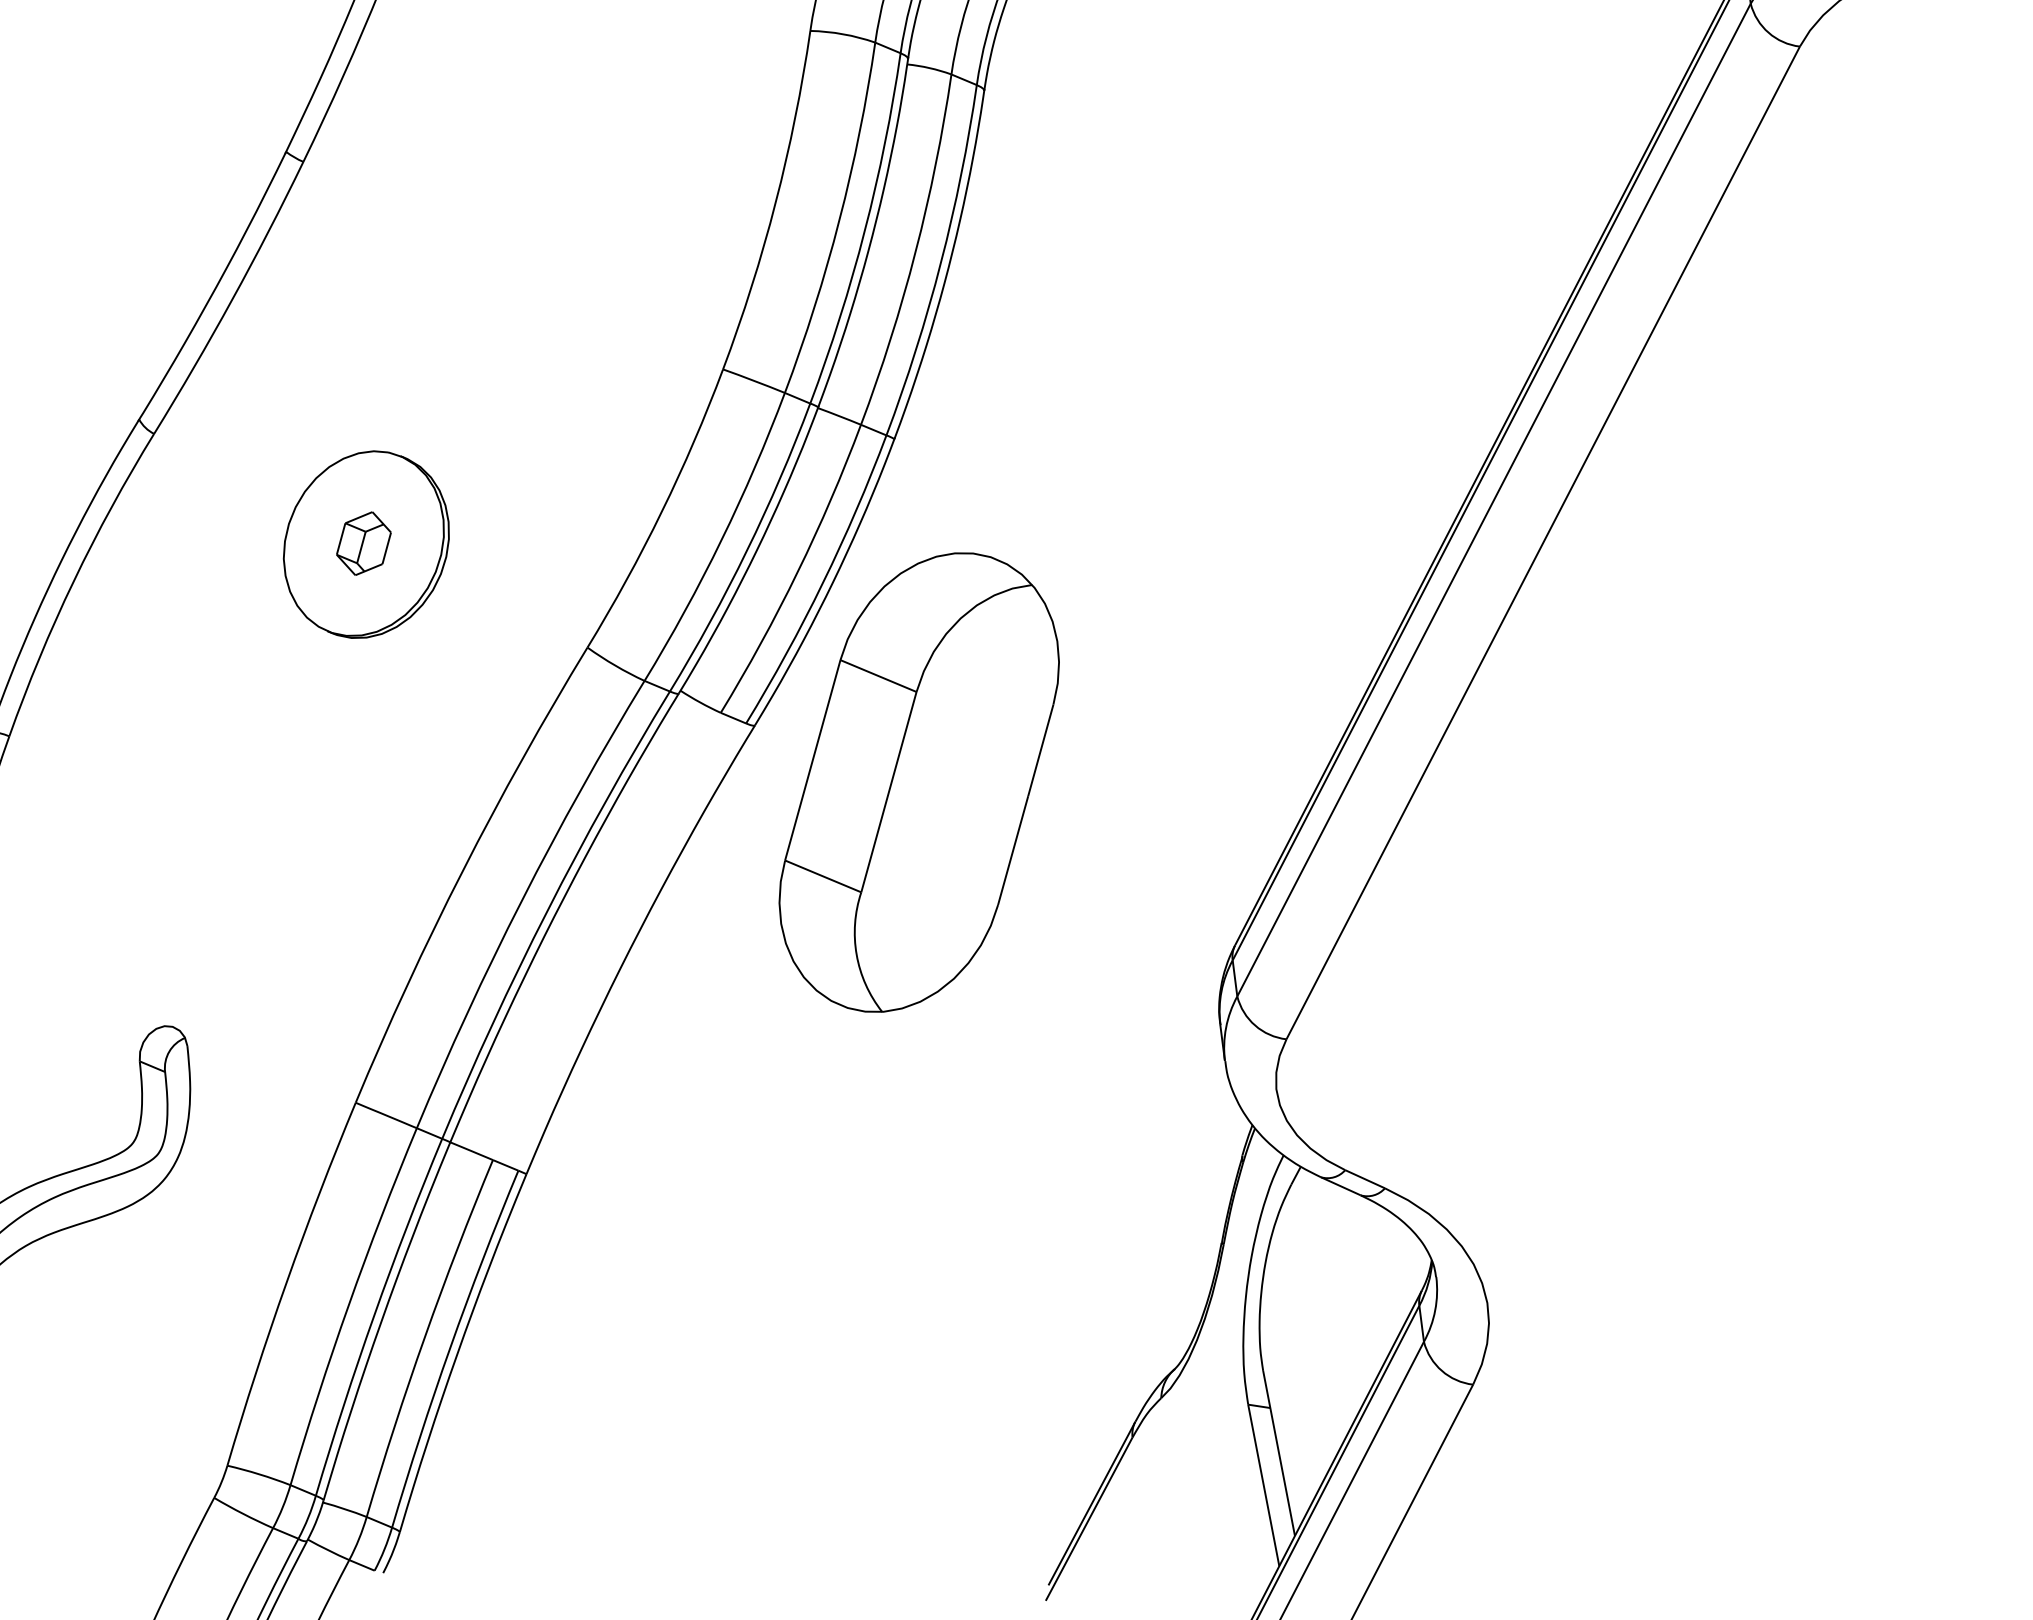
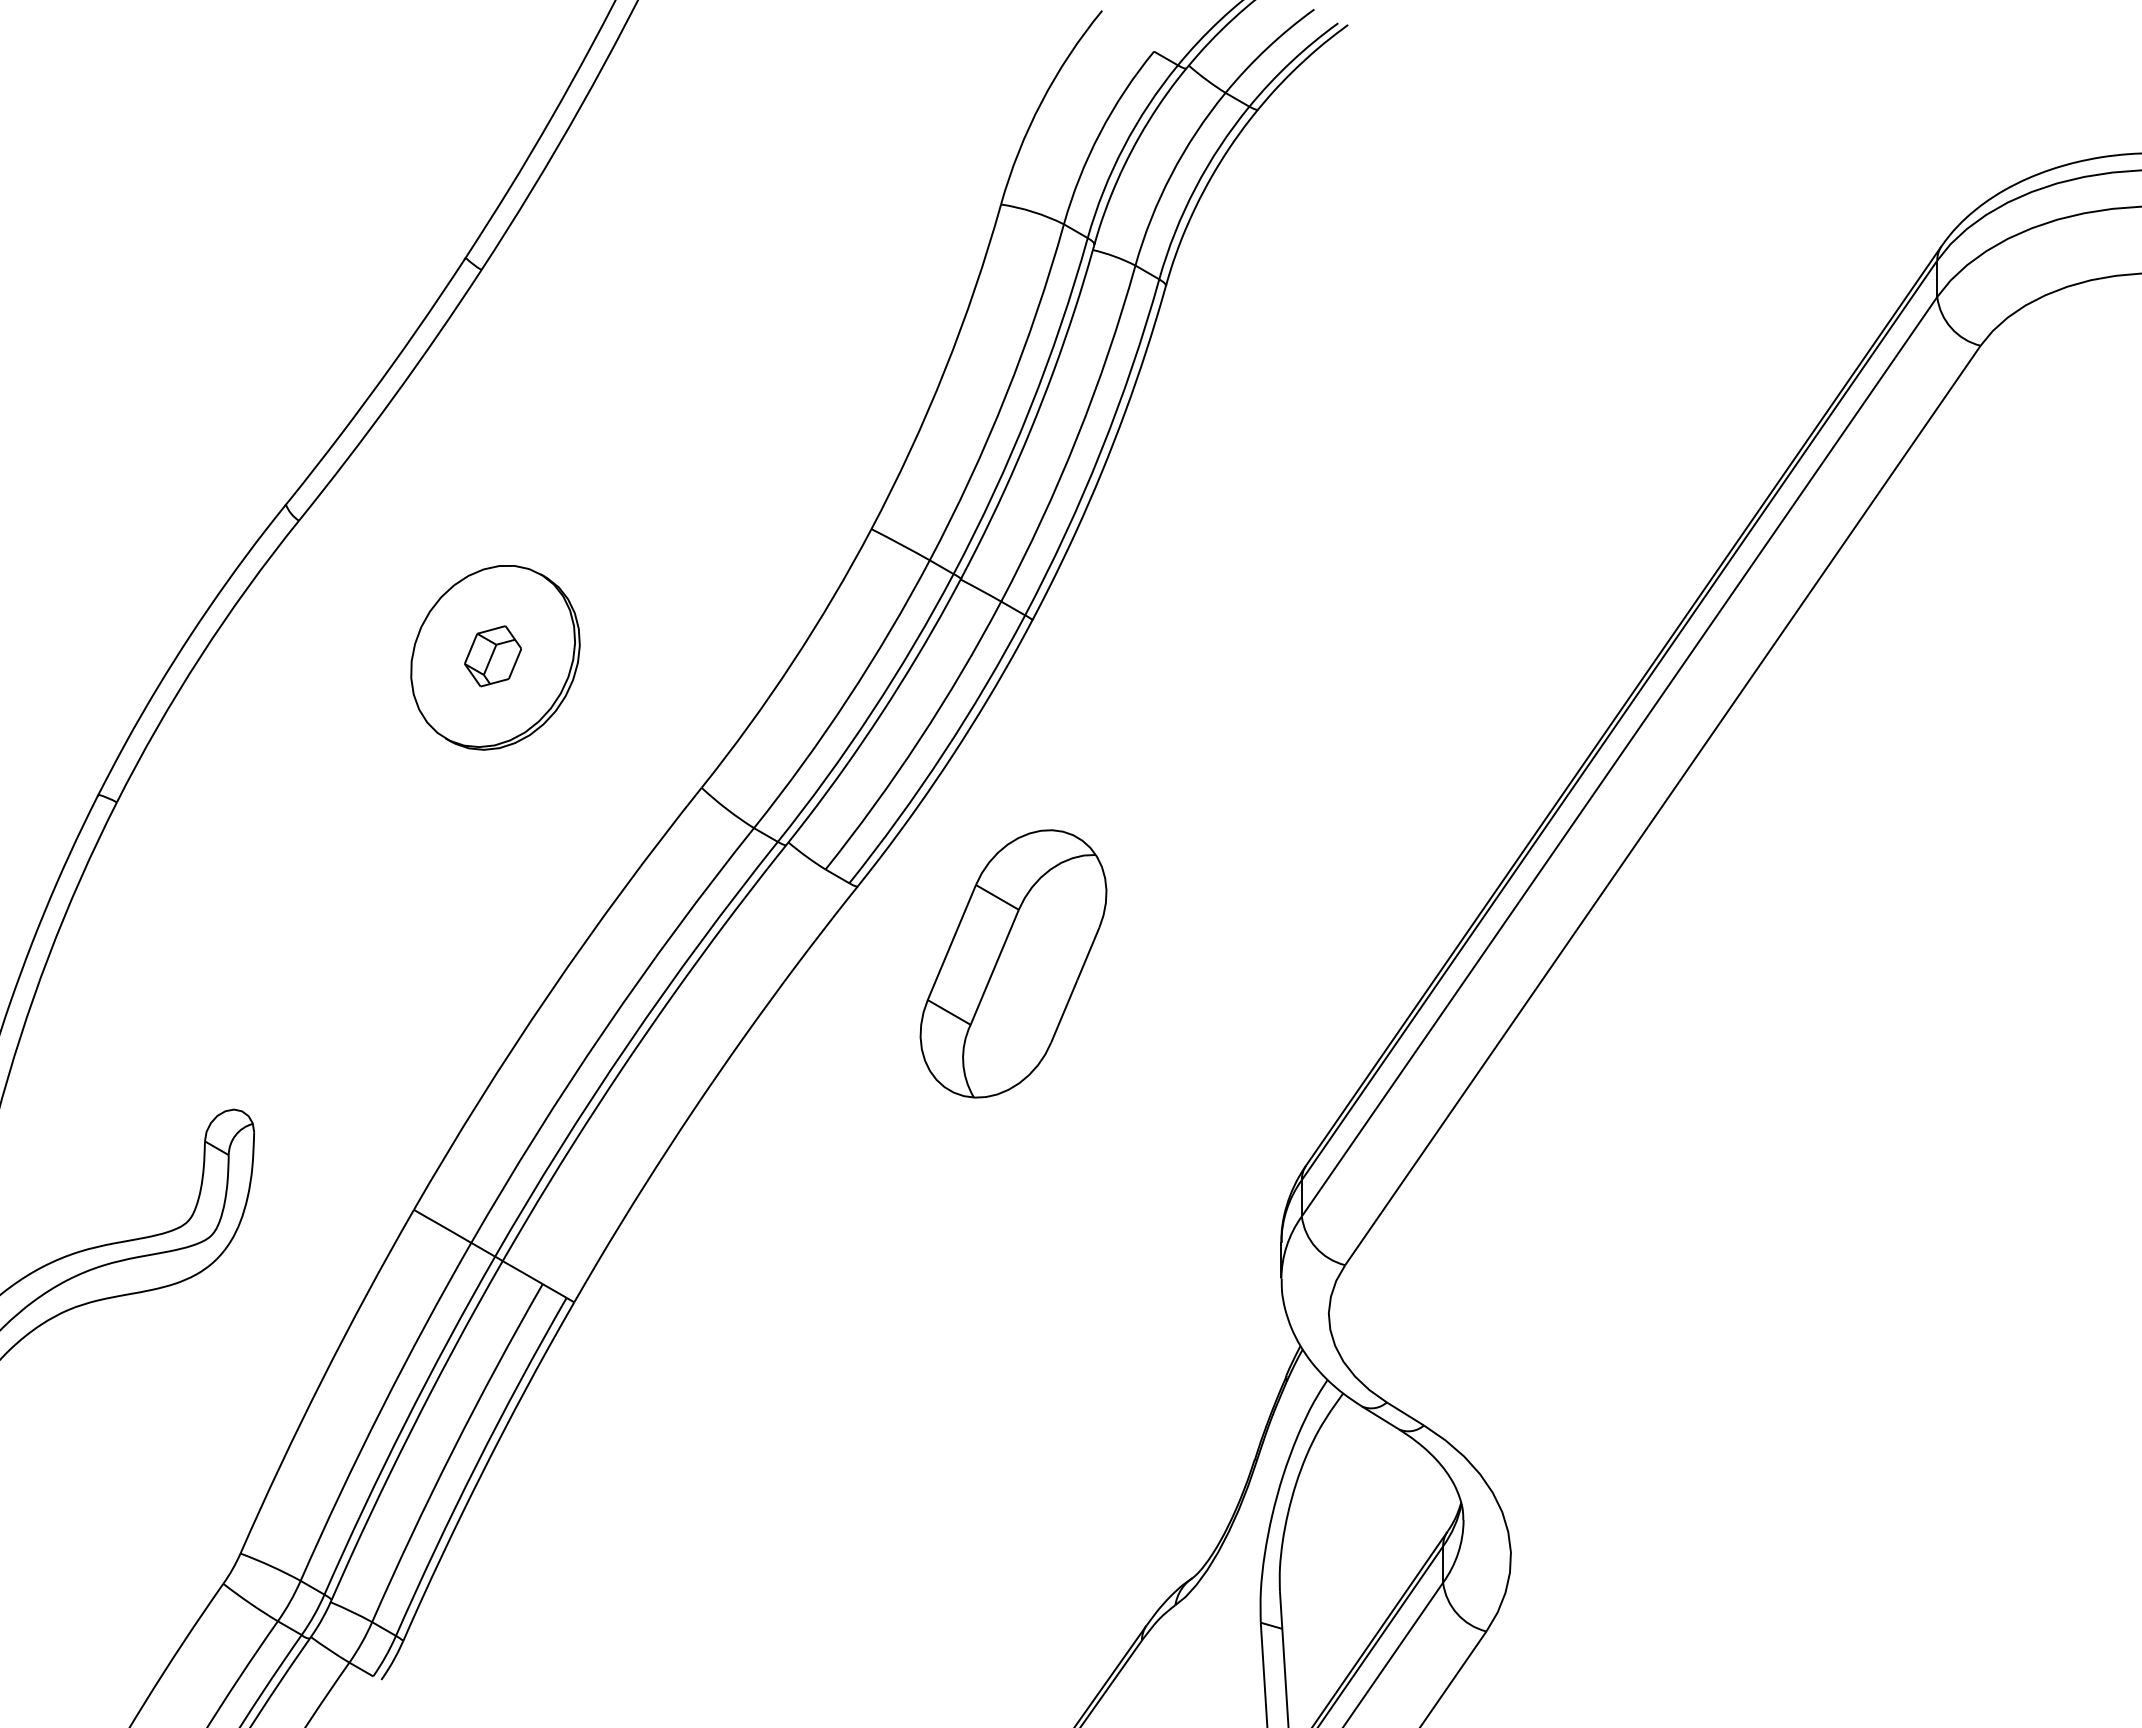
part: (919, 782) -> (1013, 963), size x0.6

